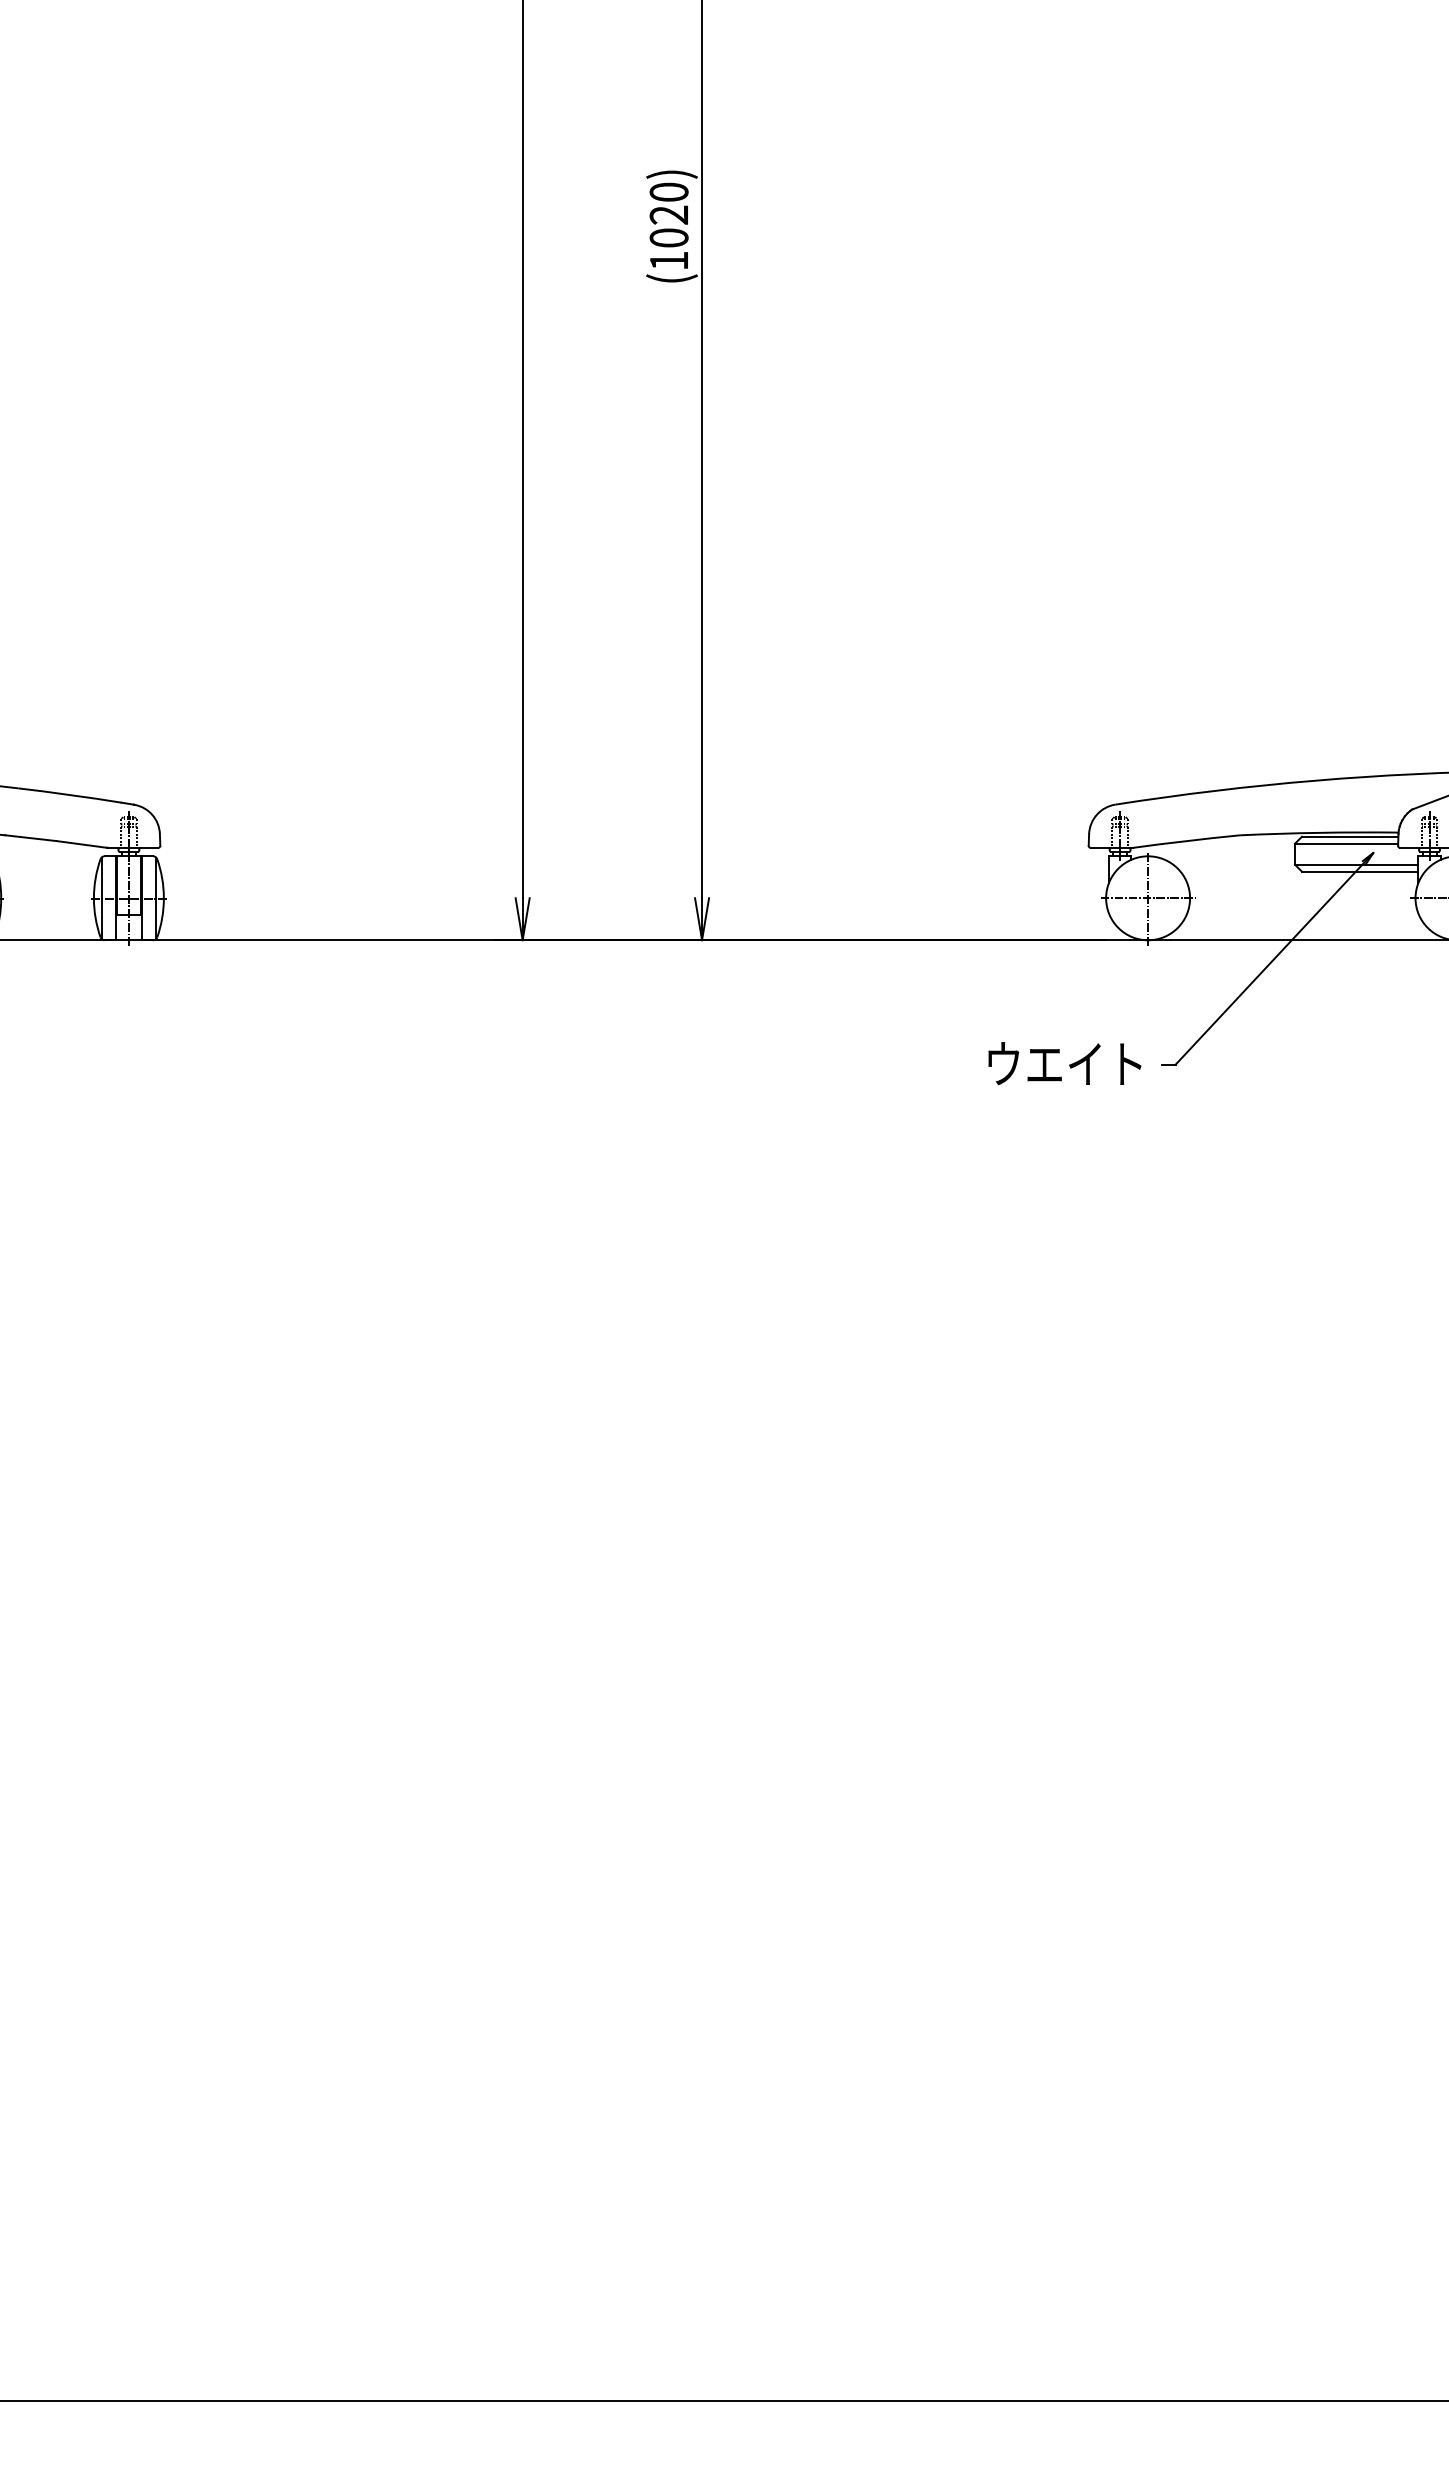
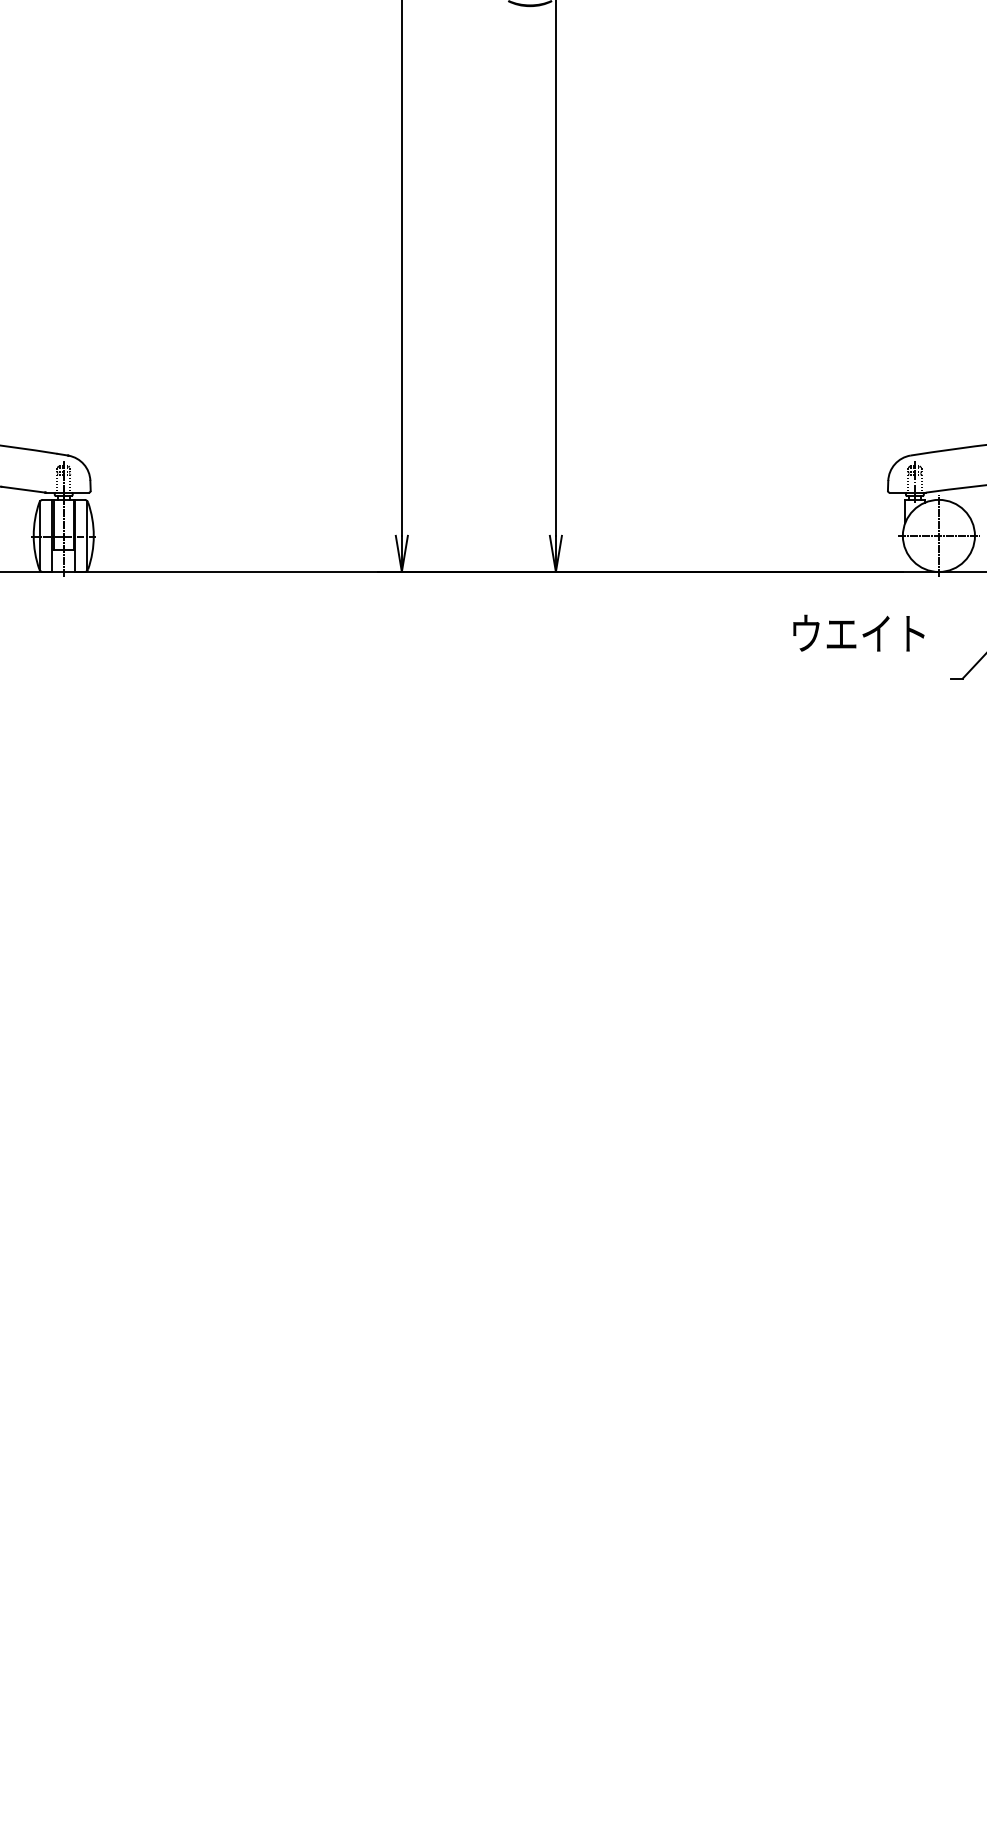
text: (1064, 1063) -> (858, 633), moved

